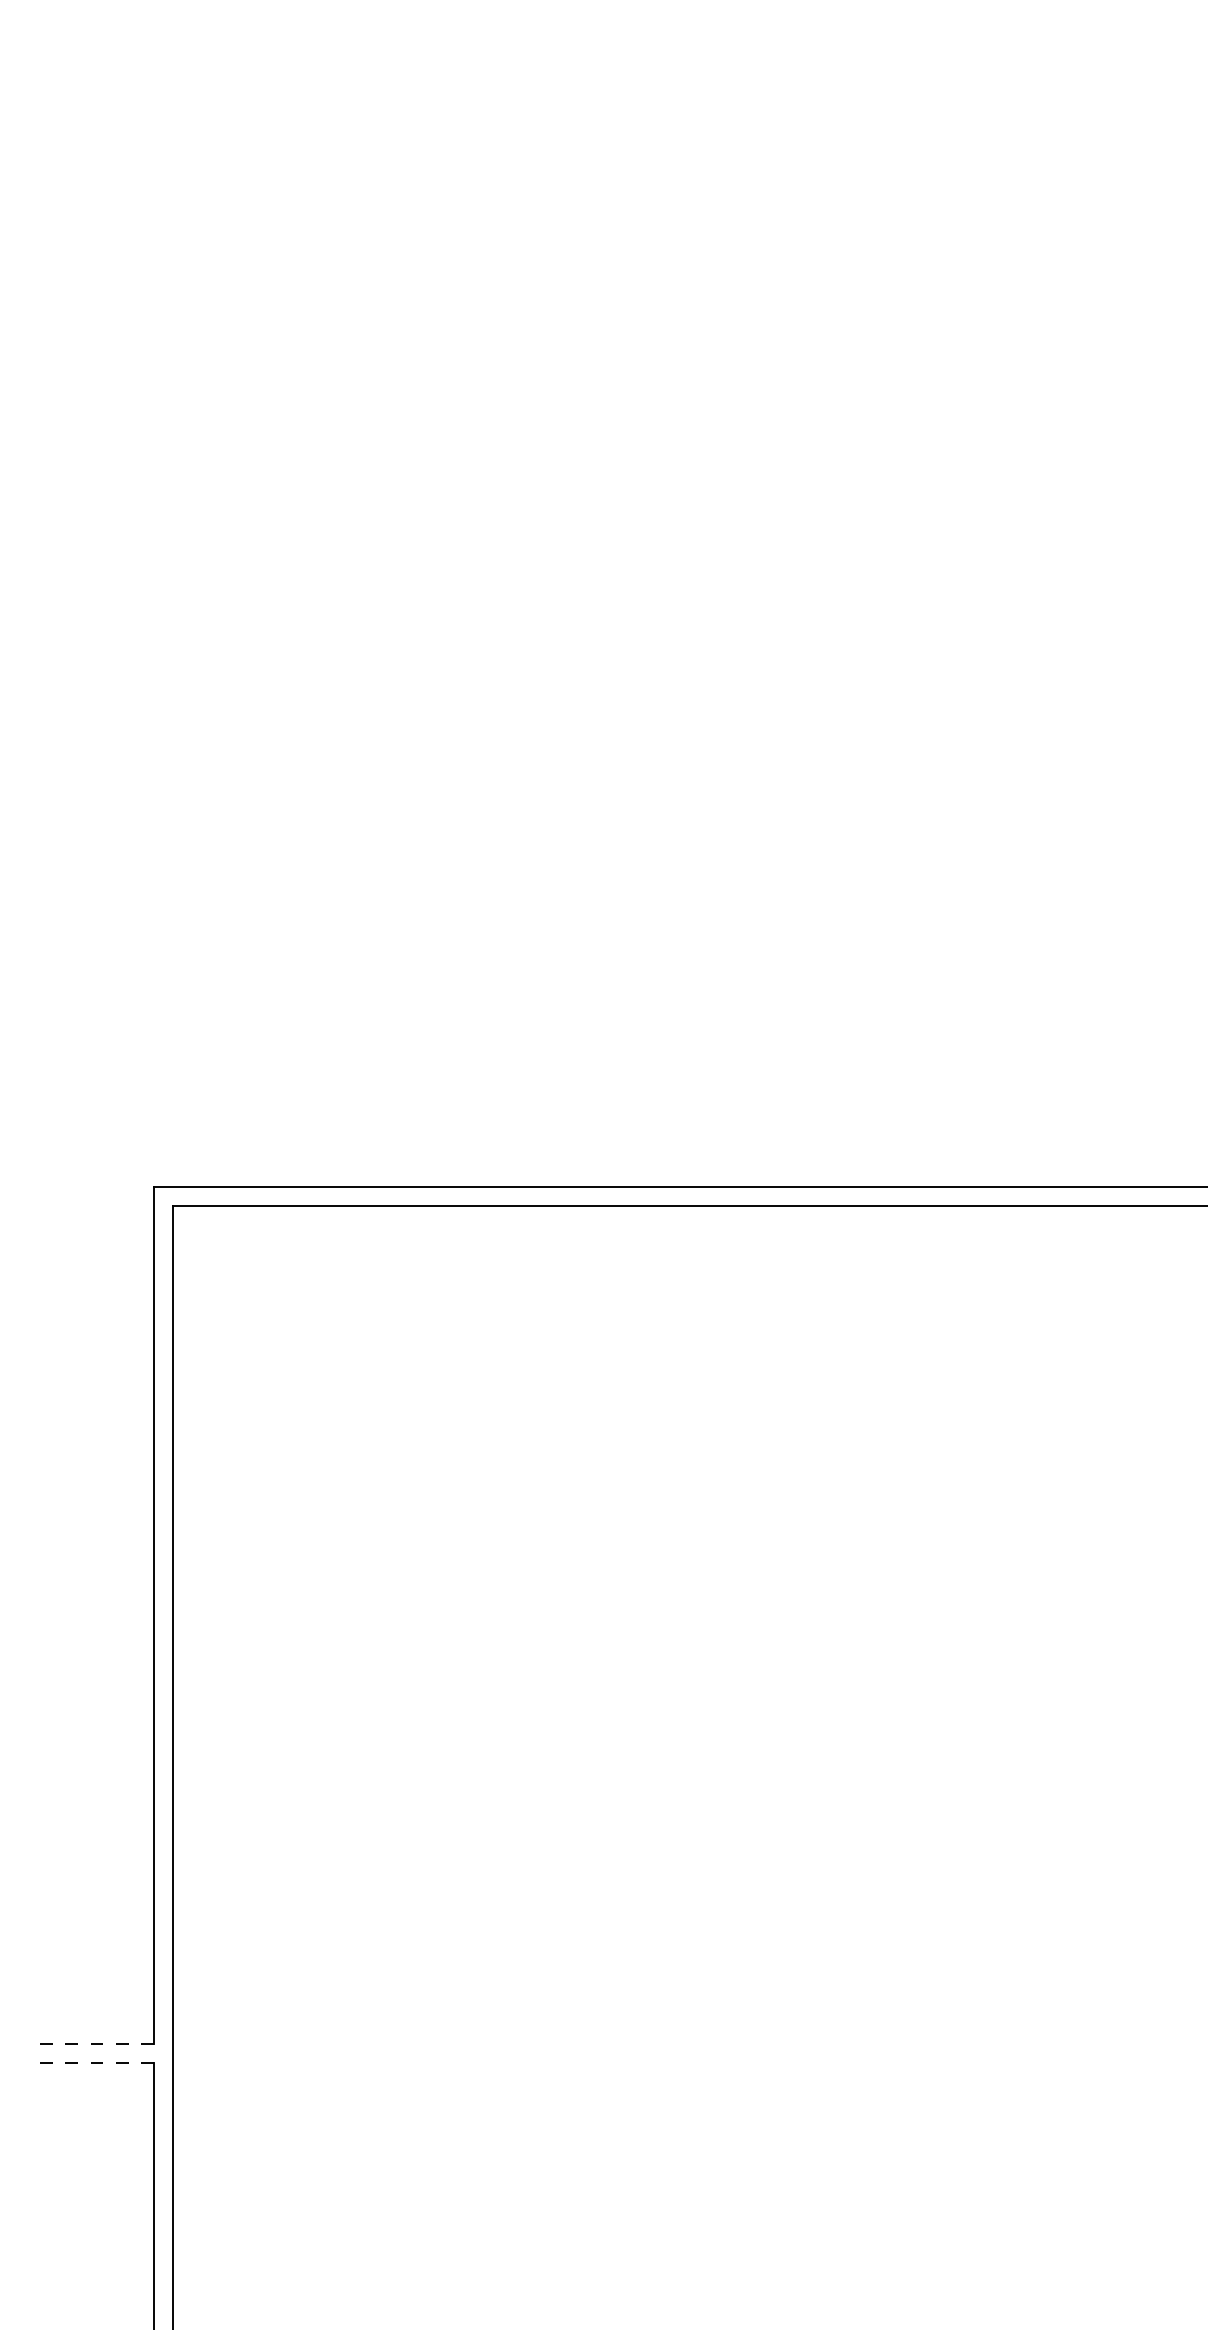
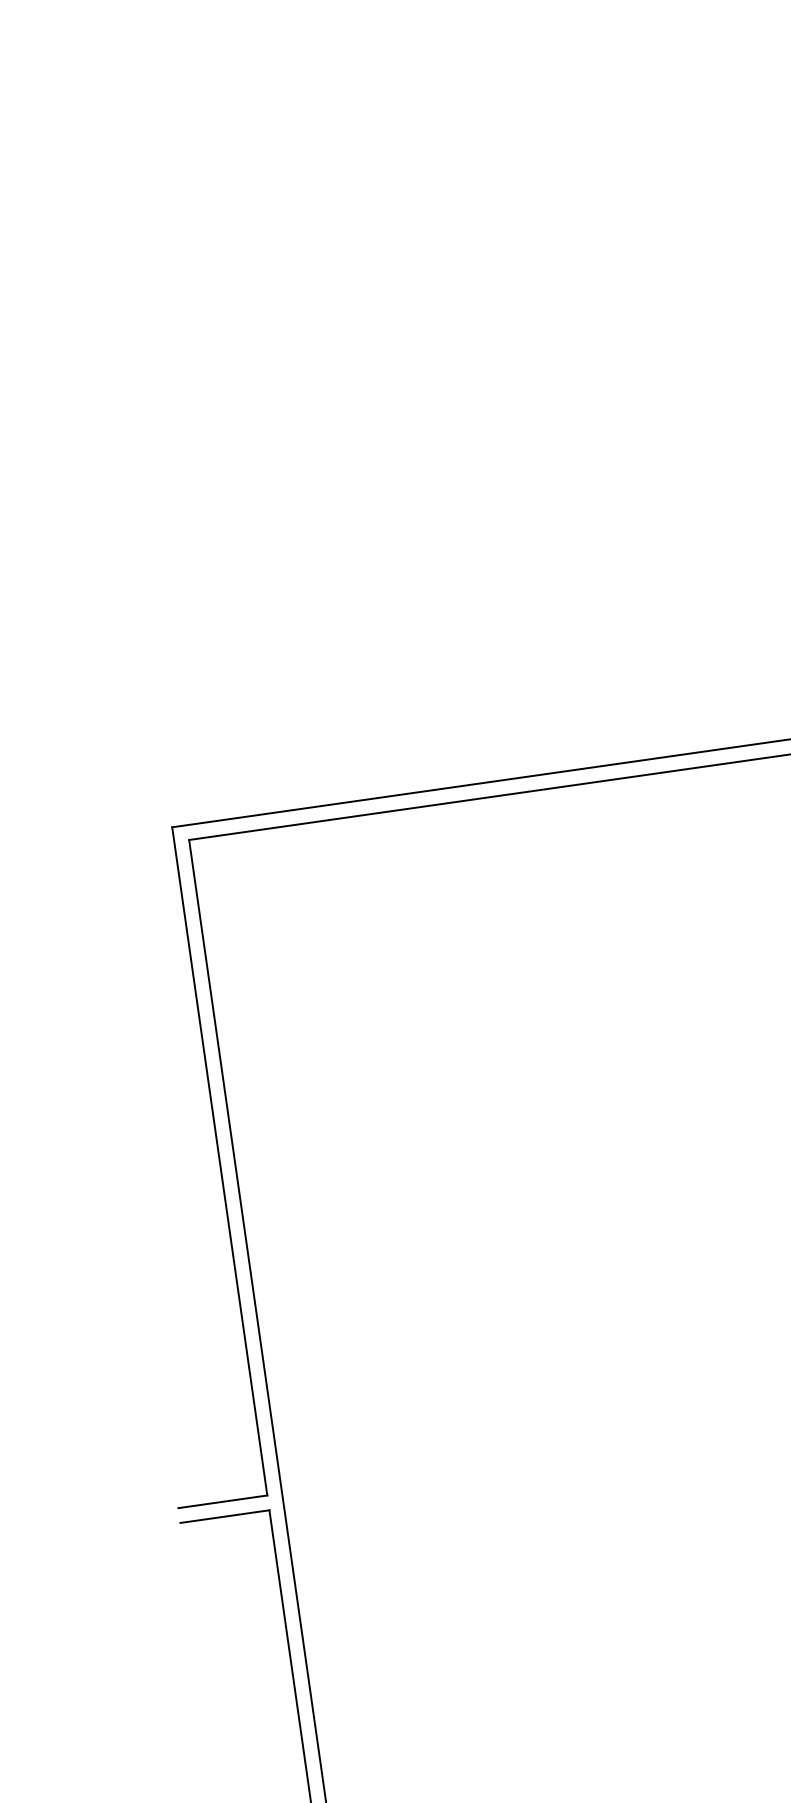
line: (97, 2044) -> (223, 1501), dashed -> solid
line: (97, 2063) -> (225, 1516), dashed -> solid

